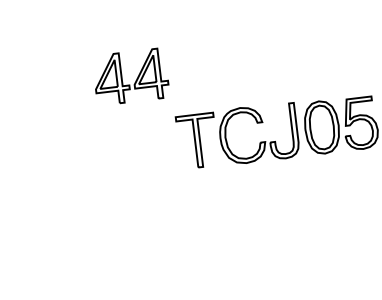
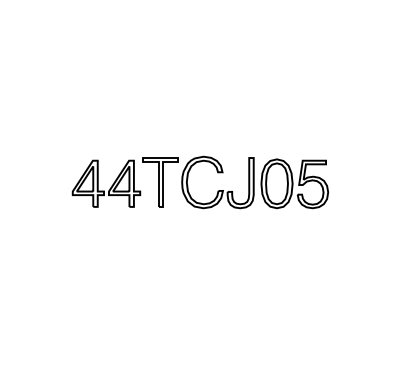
part: (130, 76) -> (106, 183), moved

